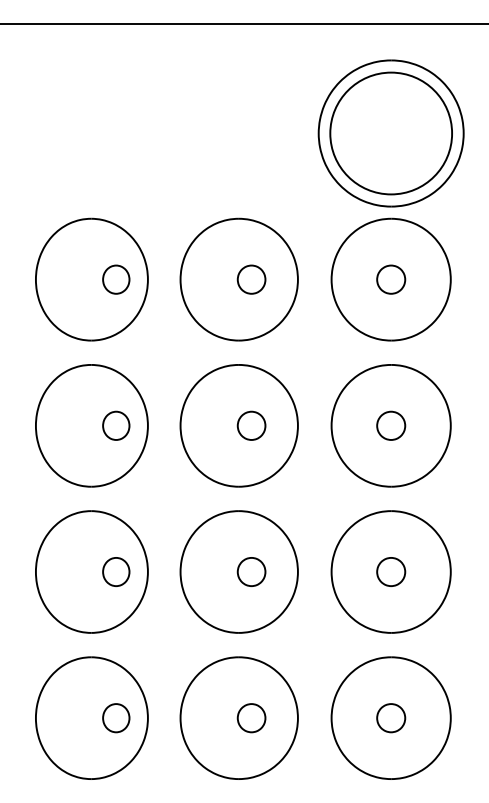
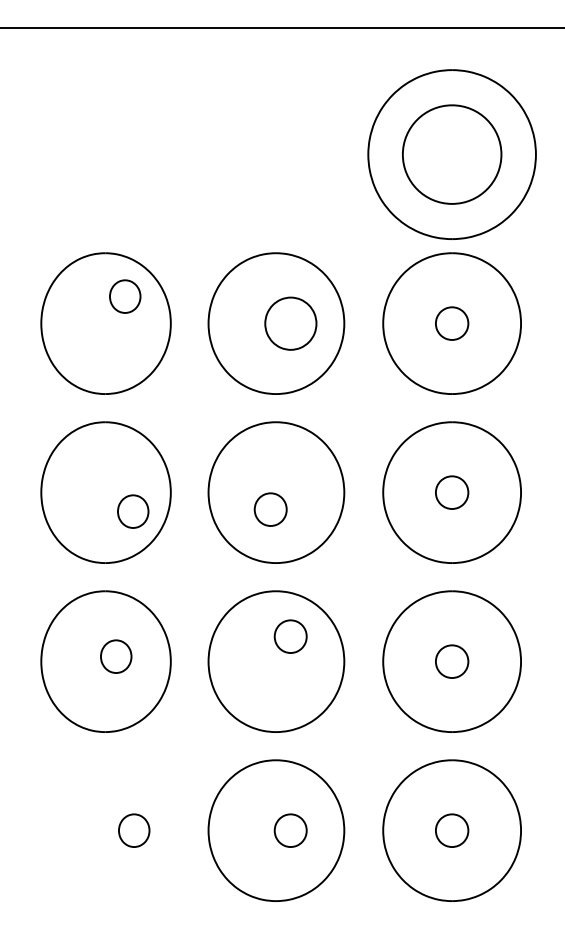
circle: (390, 133) -> (451, 154), size x0.7
part: (116, 279) -> (125, 296), moved
part: (251, 279) -> (290, 323), size x1.6
part: (116, 425) -> (133, 511), moved
part: (251, 425) -> (270, 509), moved
part: (116, 571) -> (116, 656), moved
part: (251, 571) -> (290, 636), moved
part: (91, 718) -> (105, 830), removed

